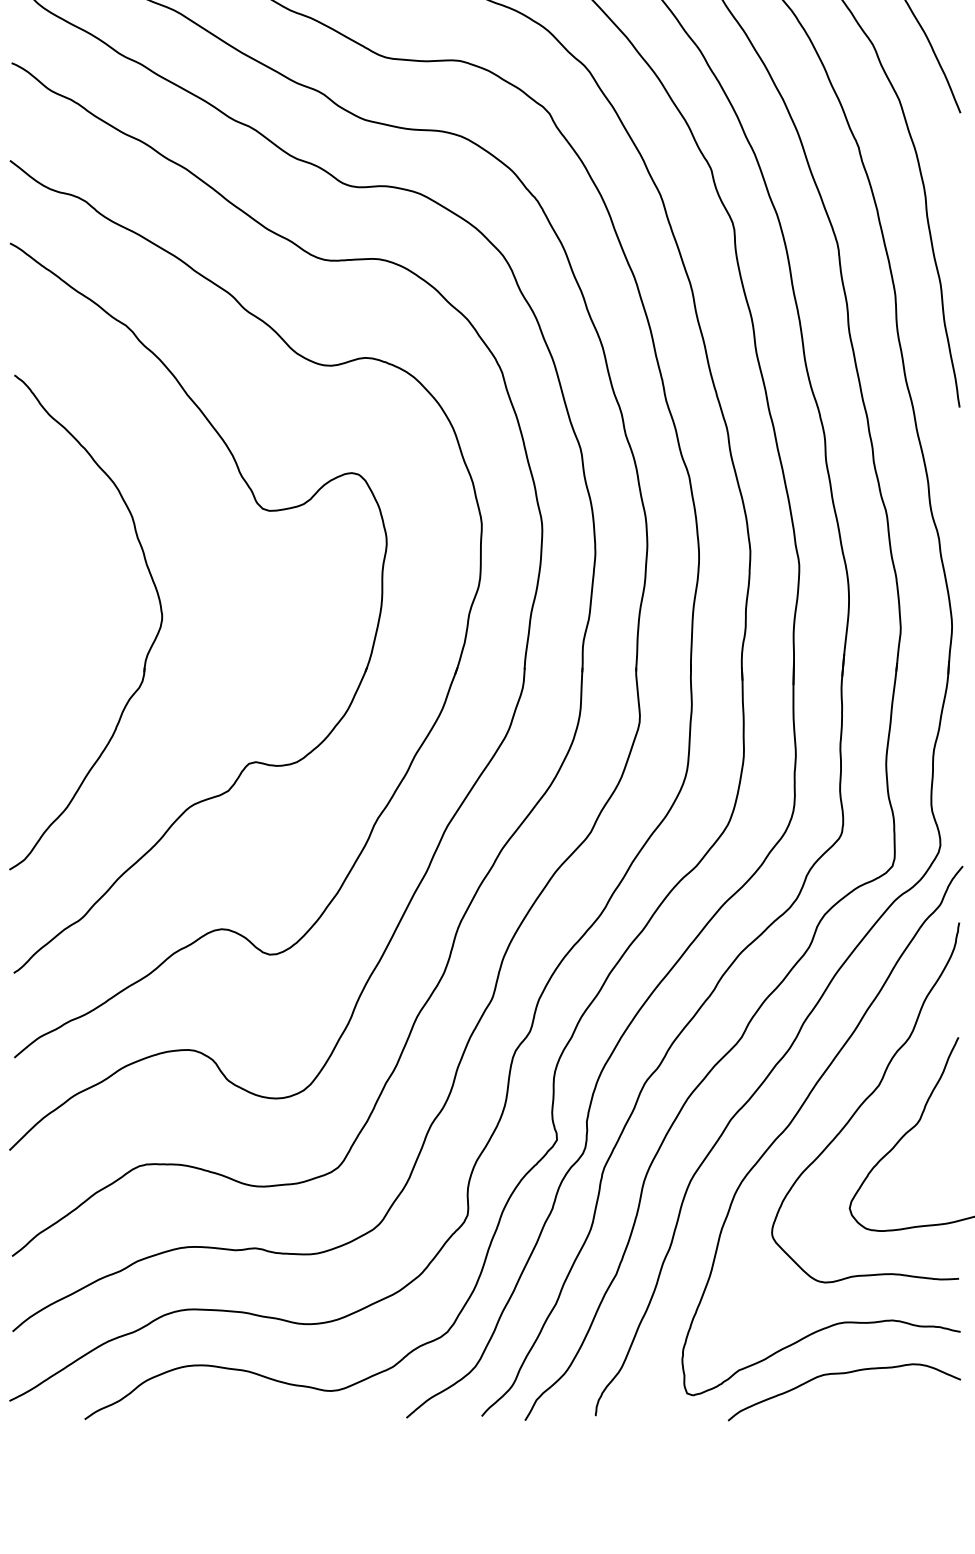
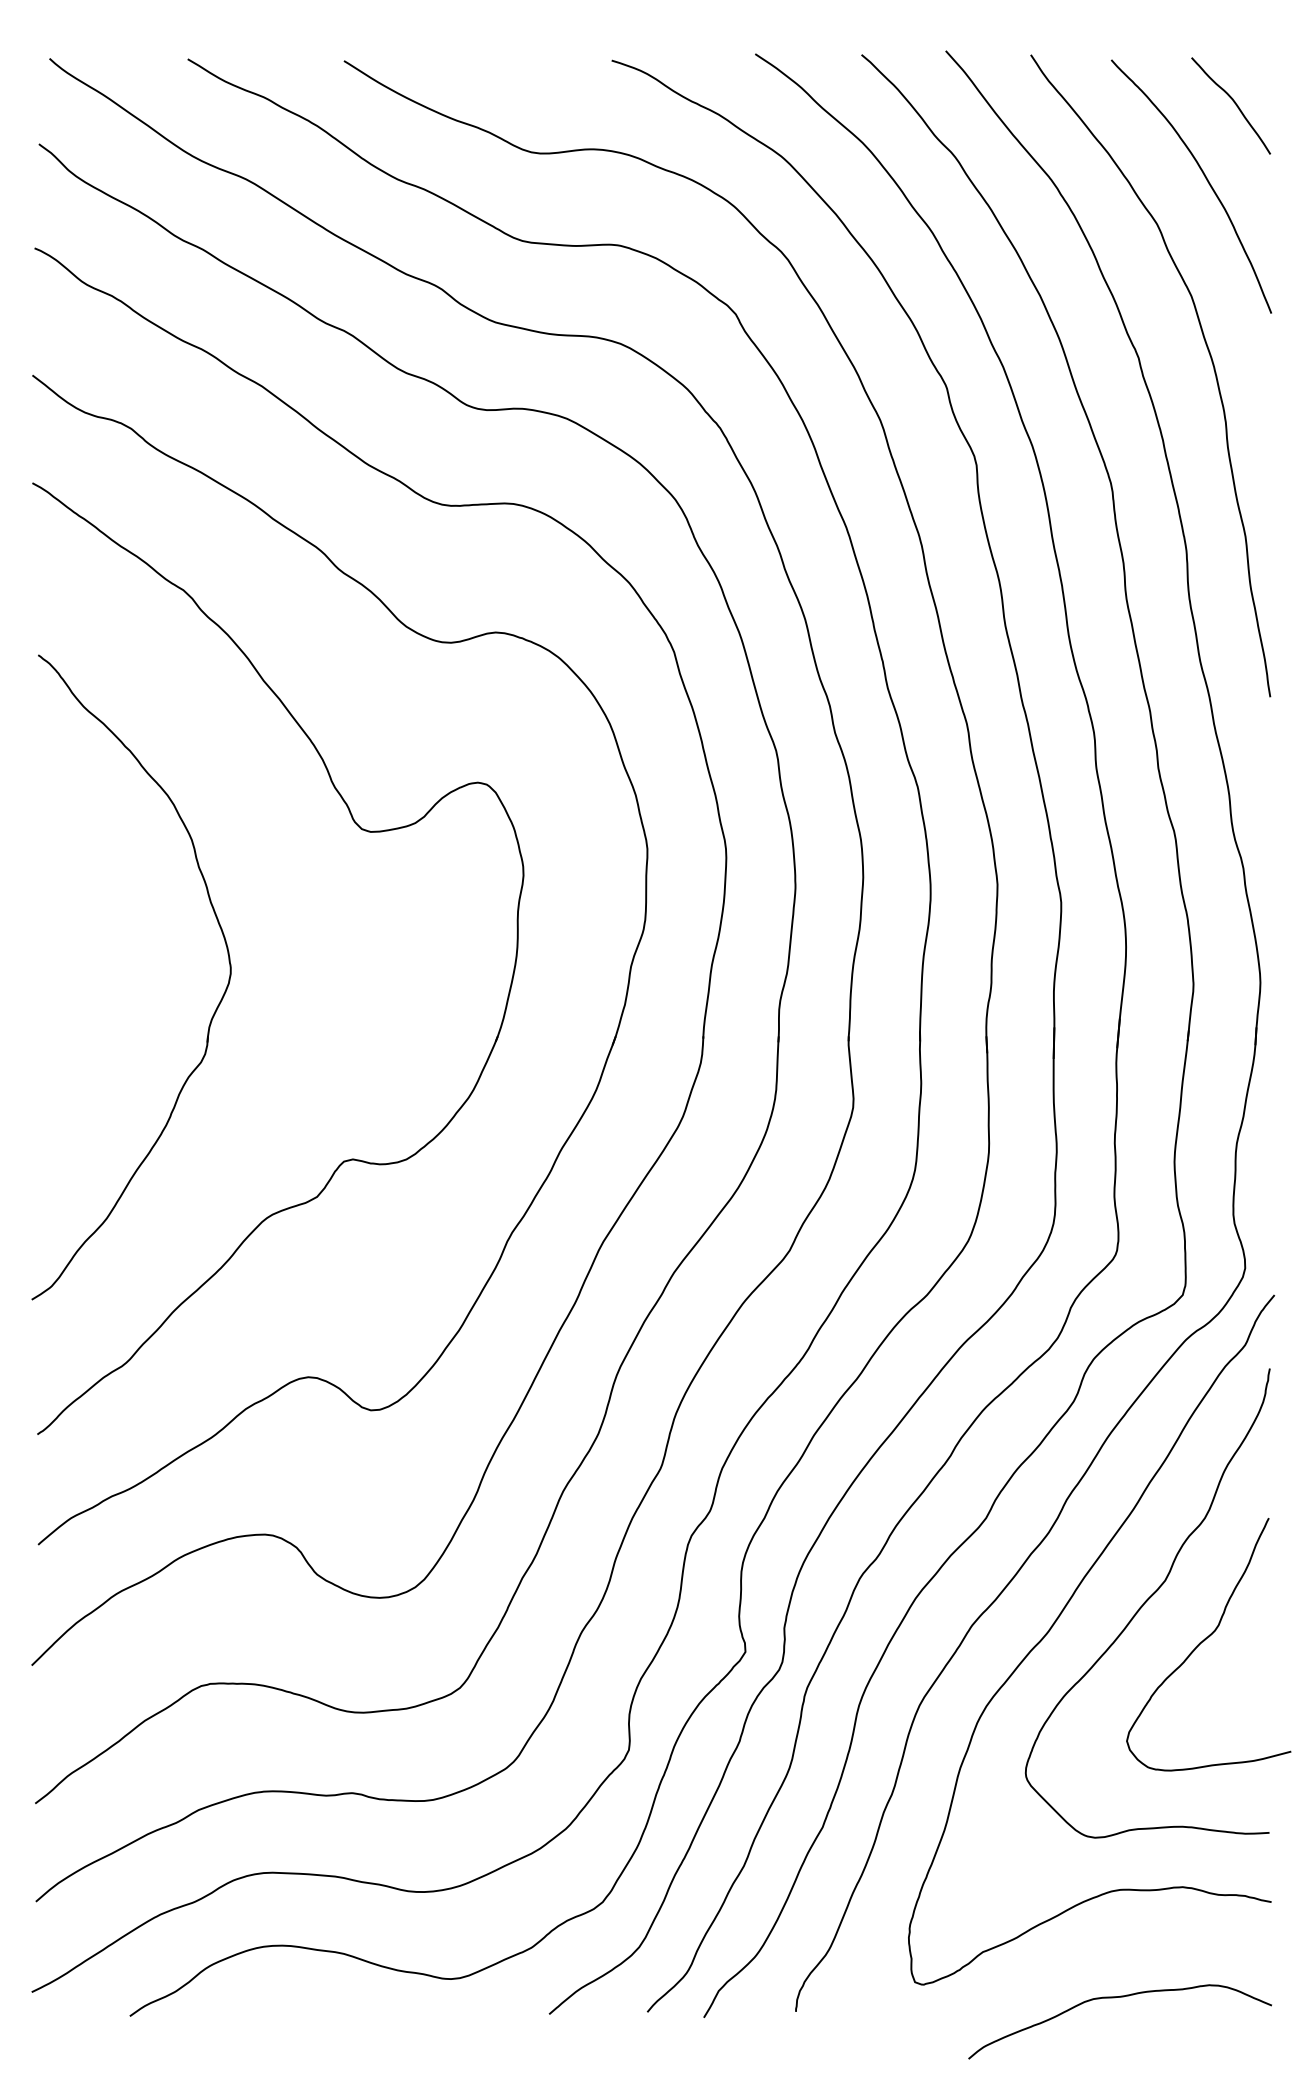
curve: (840, 1374) -> (1115, 1998), moved

